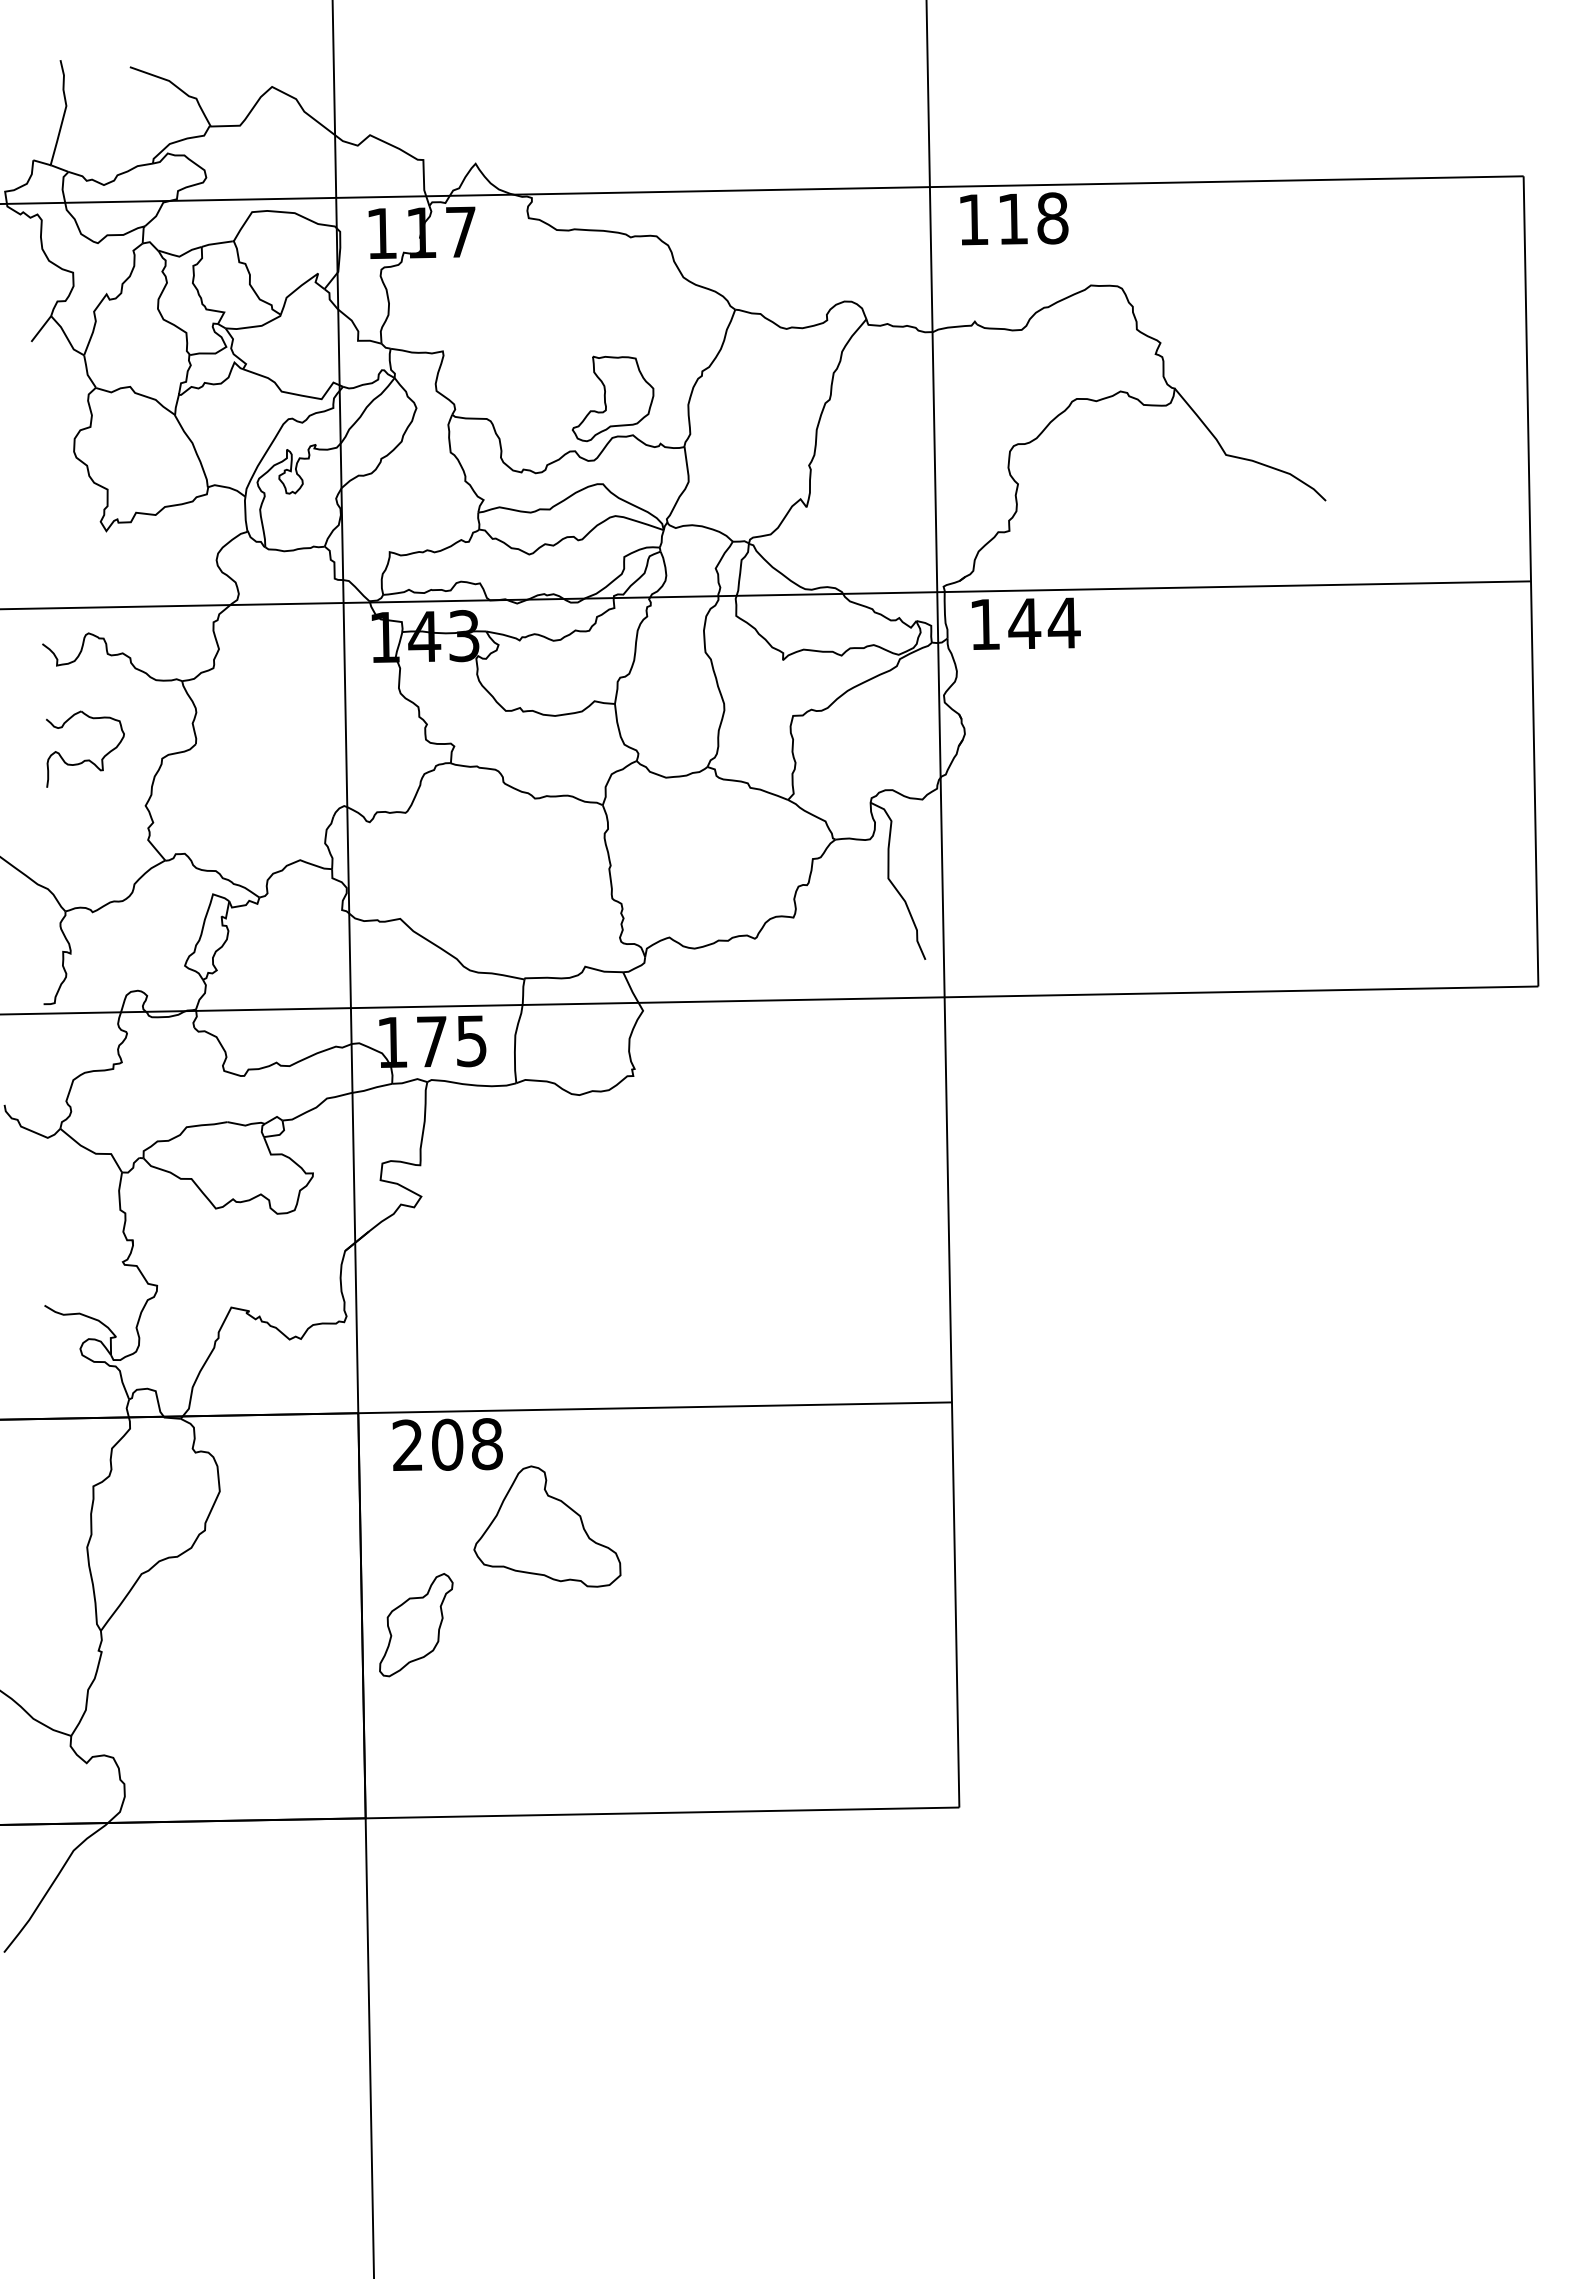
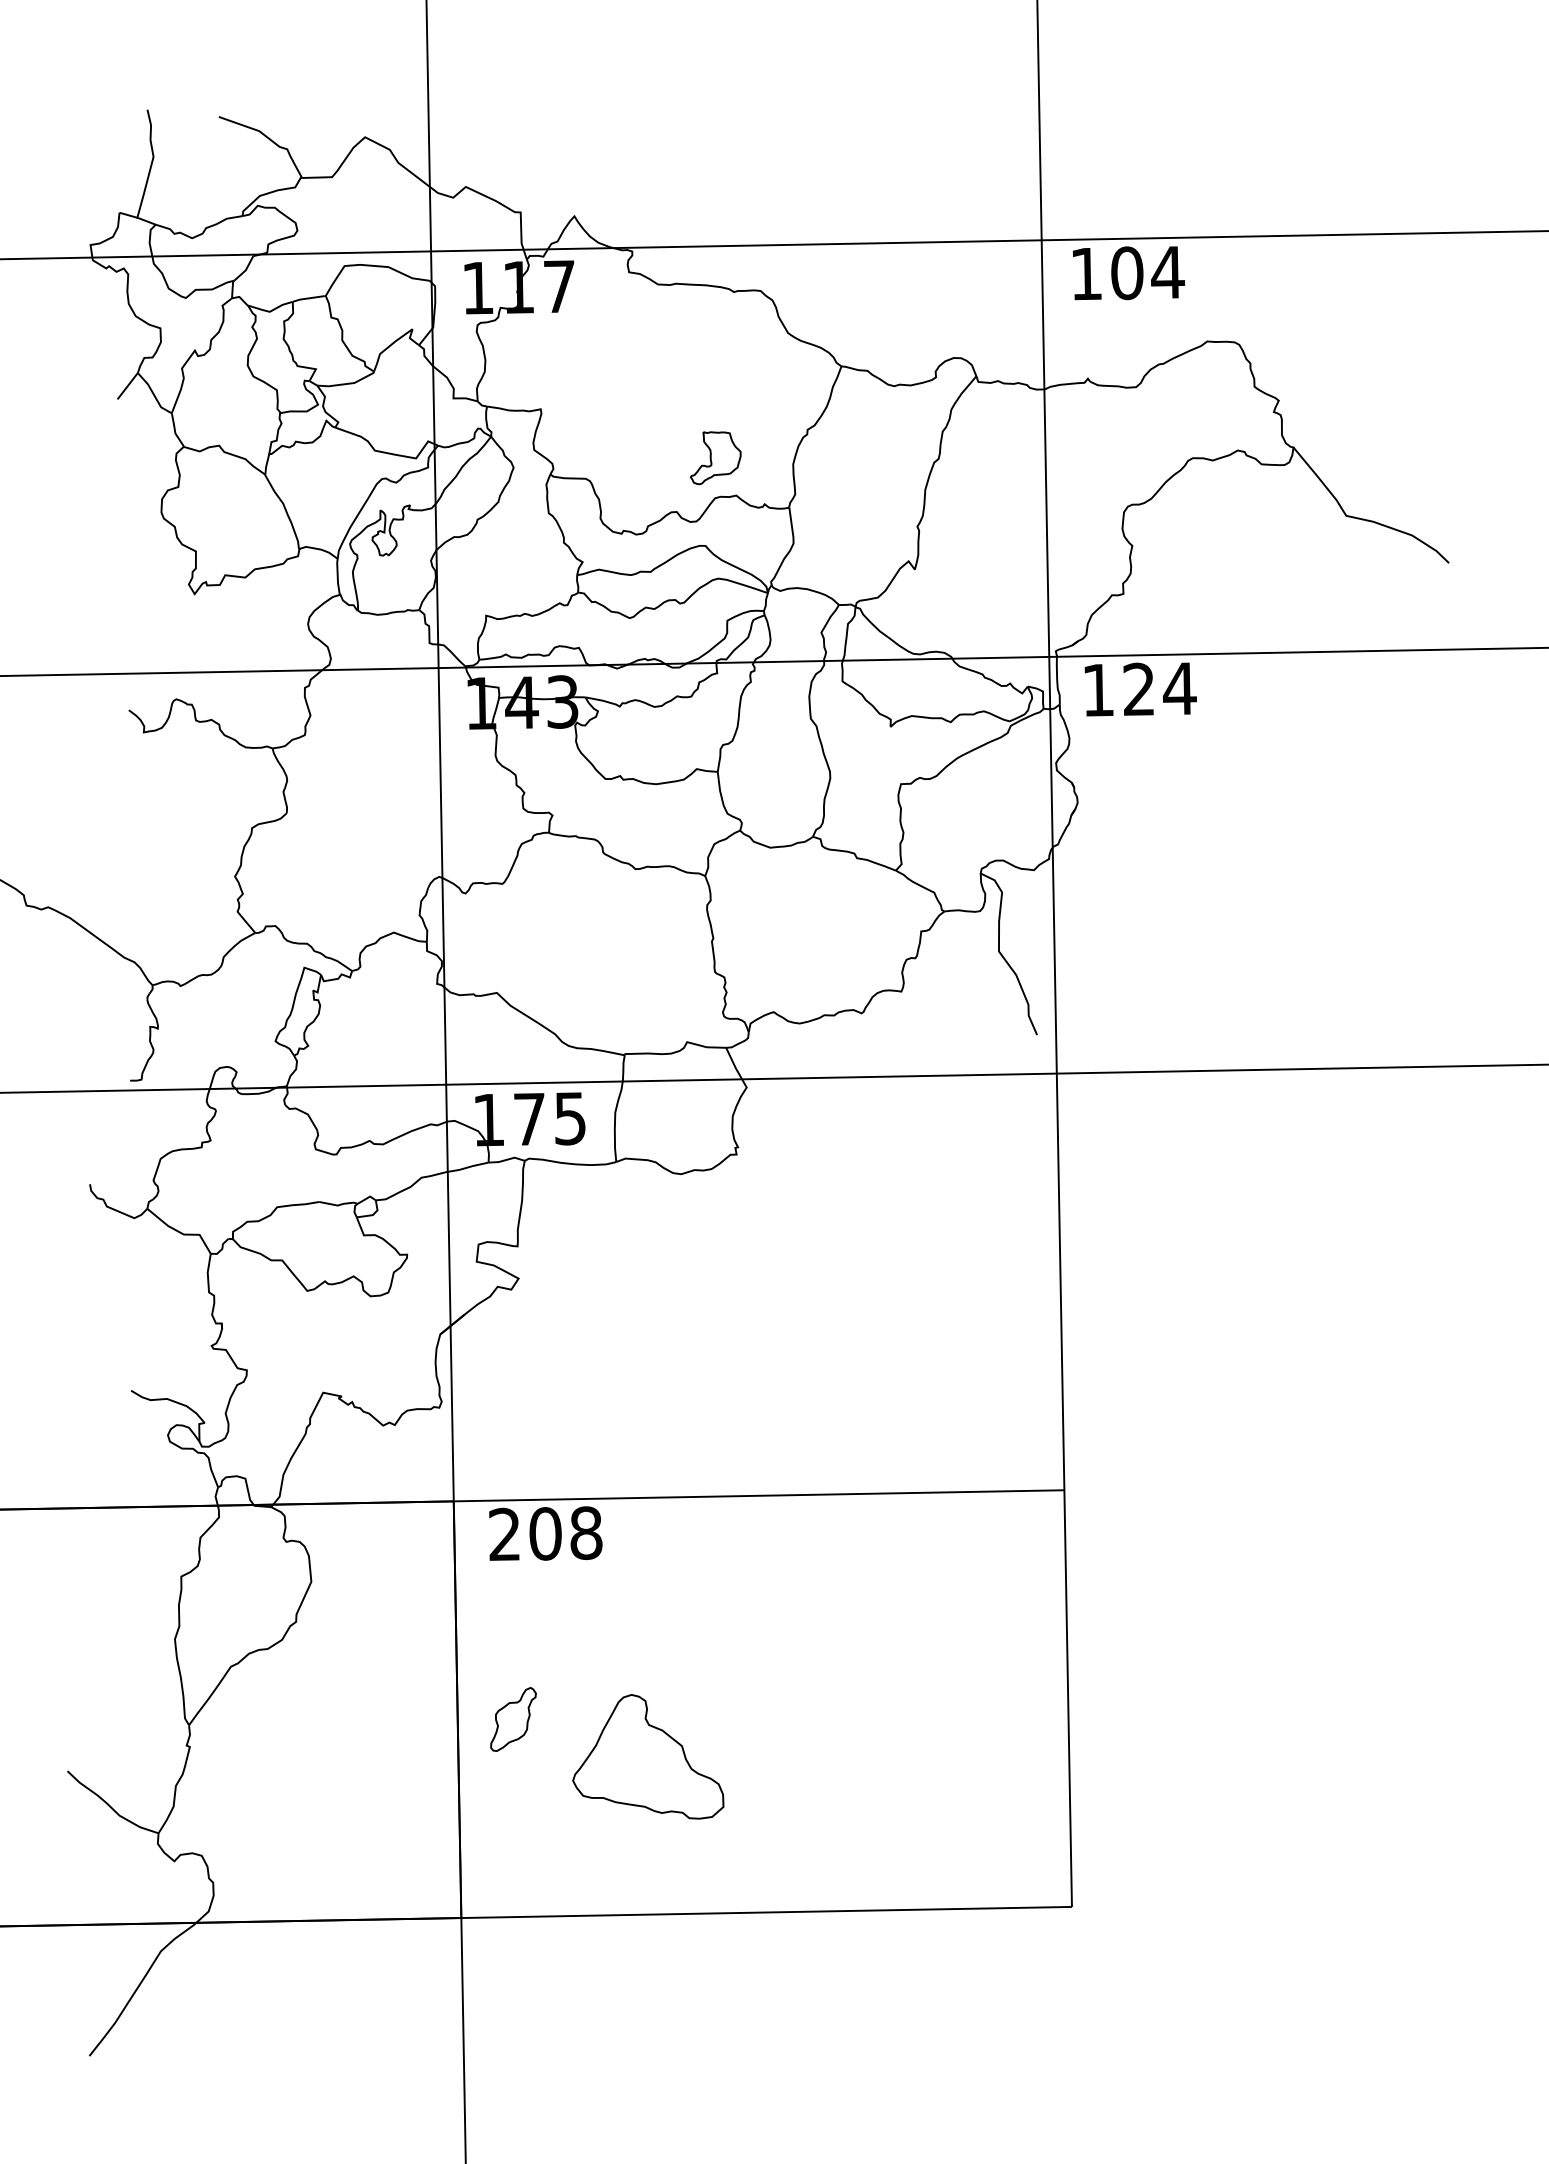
text: (1033, 218) -> (1148, 272), 118 -> 104
part: (612, 398) -> (715, 457), size x0.6
text: (1024, 623) -> (1138, 689), 144 -> 124
part: (85, 759) -> (173, 829), removed
part: (547, 1526) -> (648, 1756), moved
part: (416, 1625) -> (513, 1719), size x0.6

